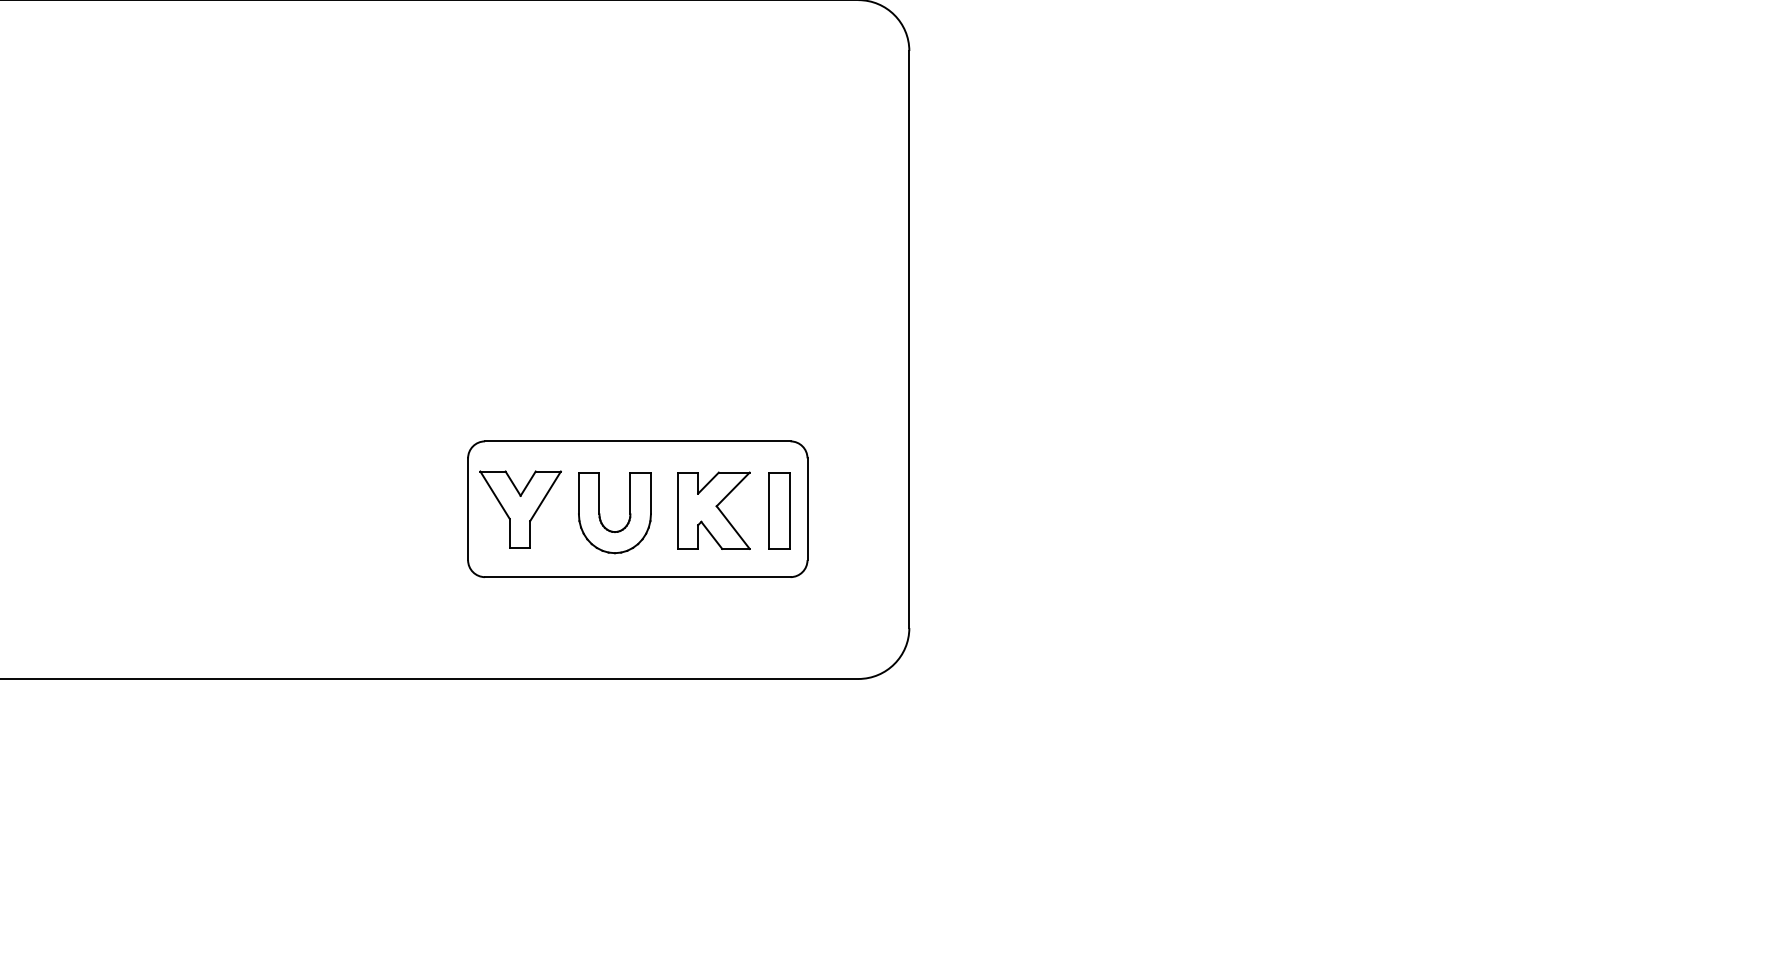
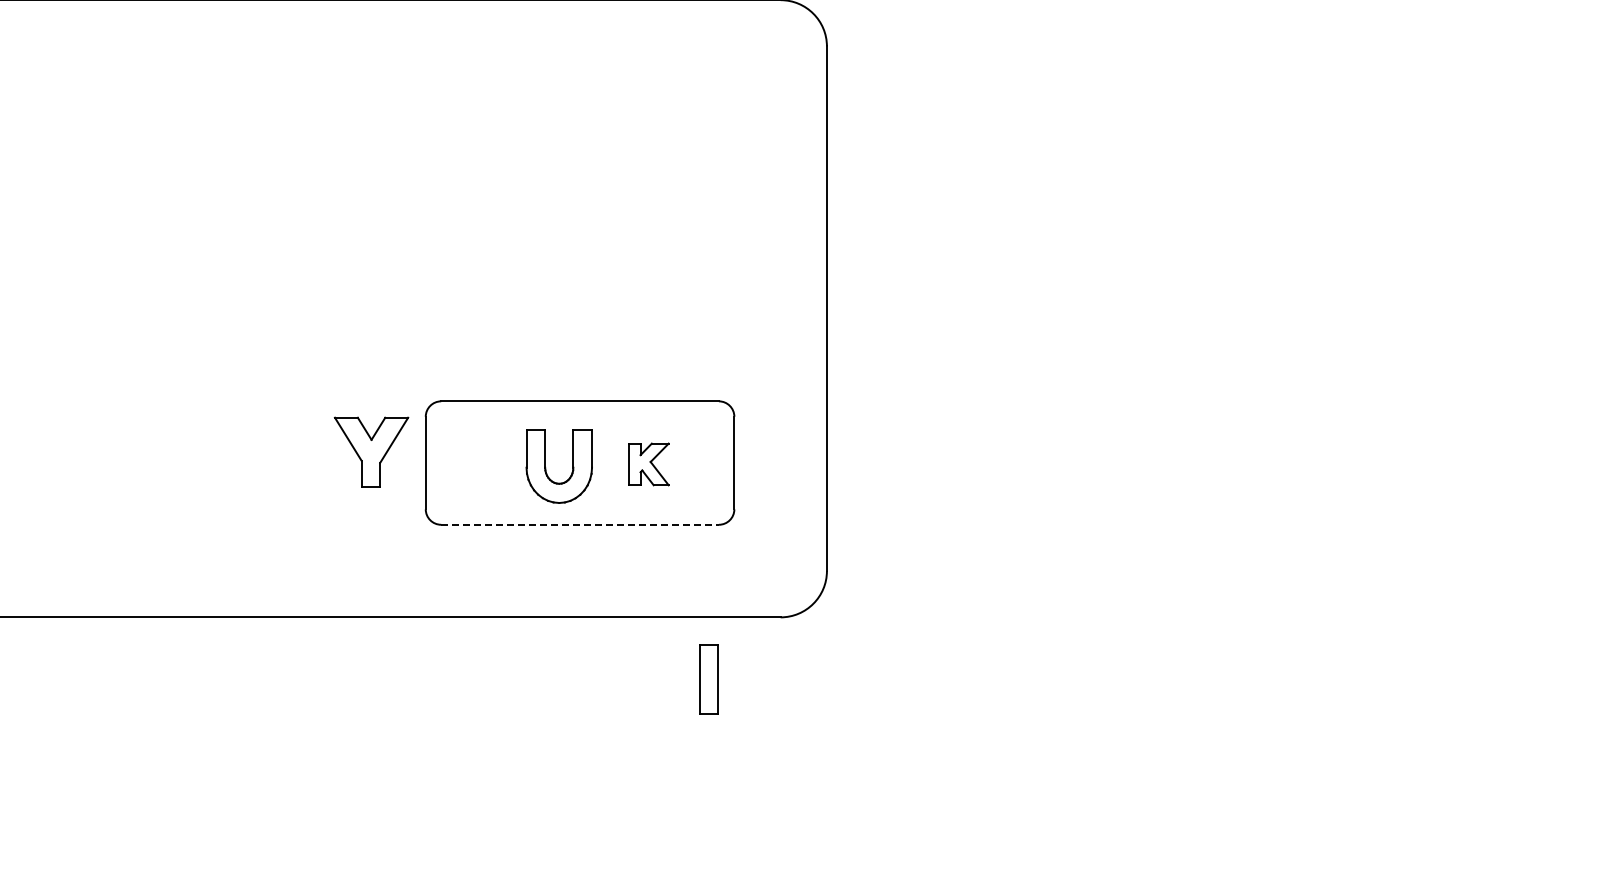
part: (520, 508) -> (371, 451), moved
part: (713, 510) -> (648, 464), size x0.6
part: (779, 510) -> (708, 679), moved
line: (638, 576) -> (580, 524), solid -> dashed

